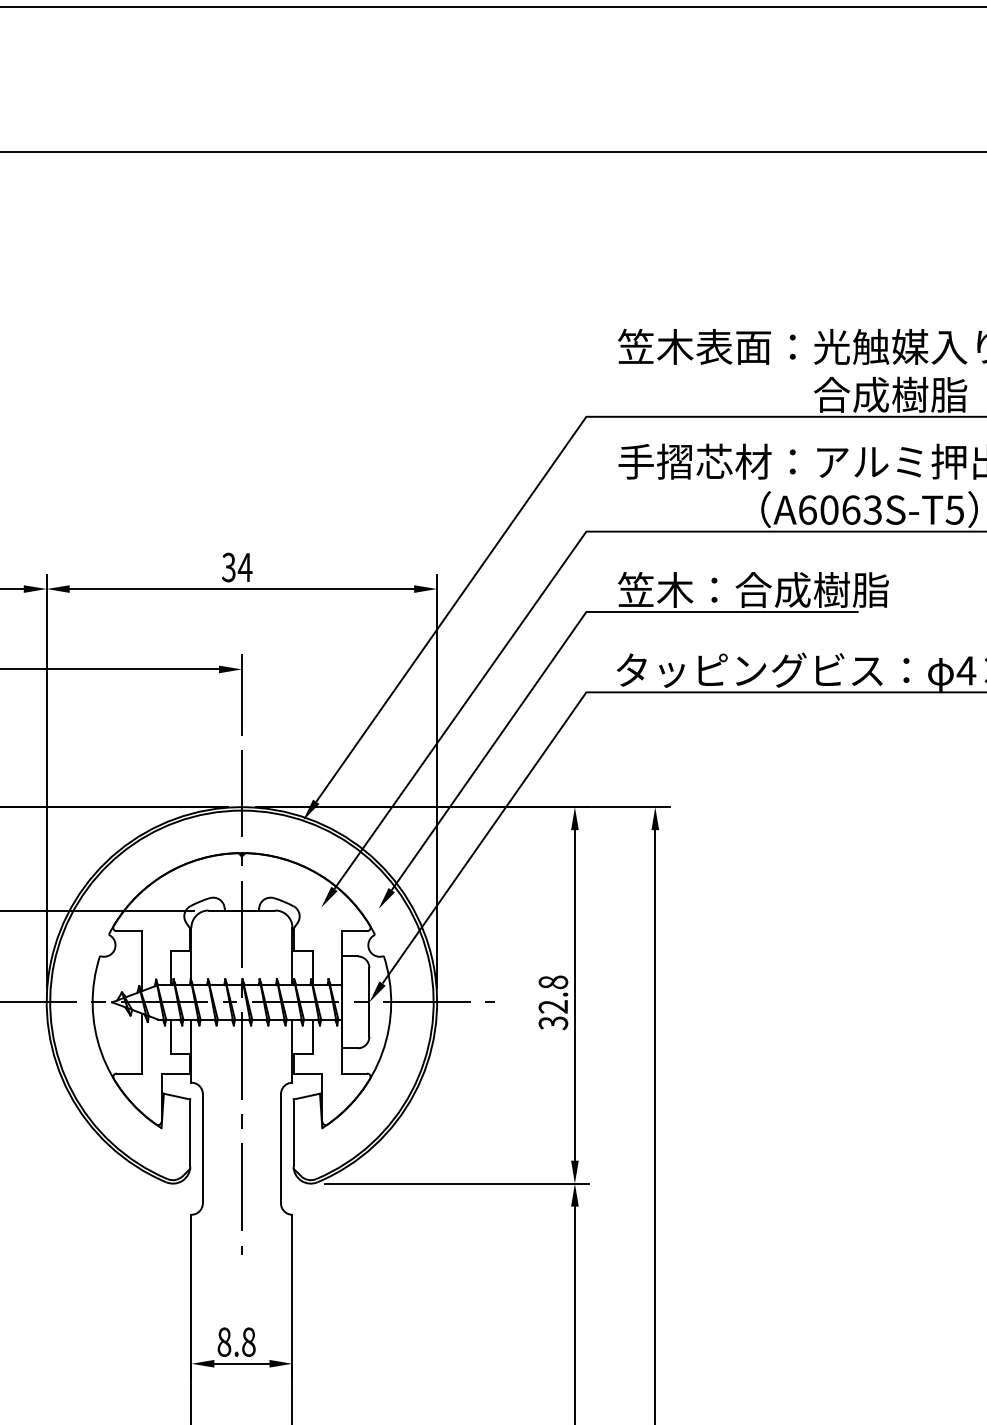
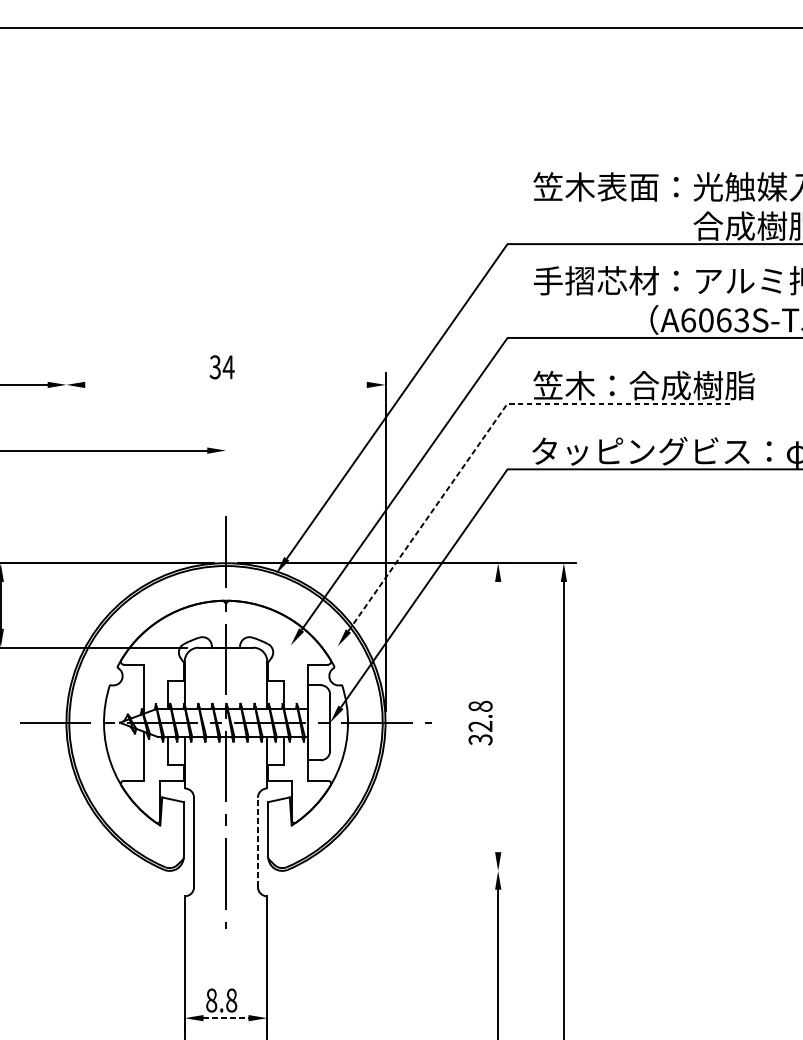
line: (241, 589) -> (225, 385), removed
line: (567, 638) -> (492, 425), solid -> dashed
line: (241, 695) -> (225, 471), removed
line: (46, 781) -> (66, 542), removed
line: (574, 995) -> (497, 717), removed
line: (280, 1148) -> (257, 842), solid -> dashed
line: (457, 1183) -> (402, 870), removed
line: (241, 1363) -> (225, 1017), solid -> dashed

